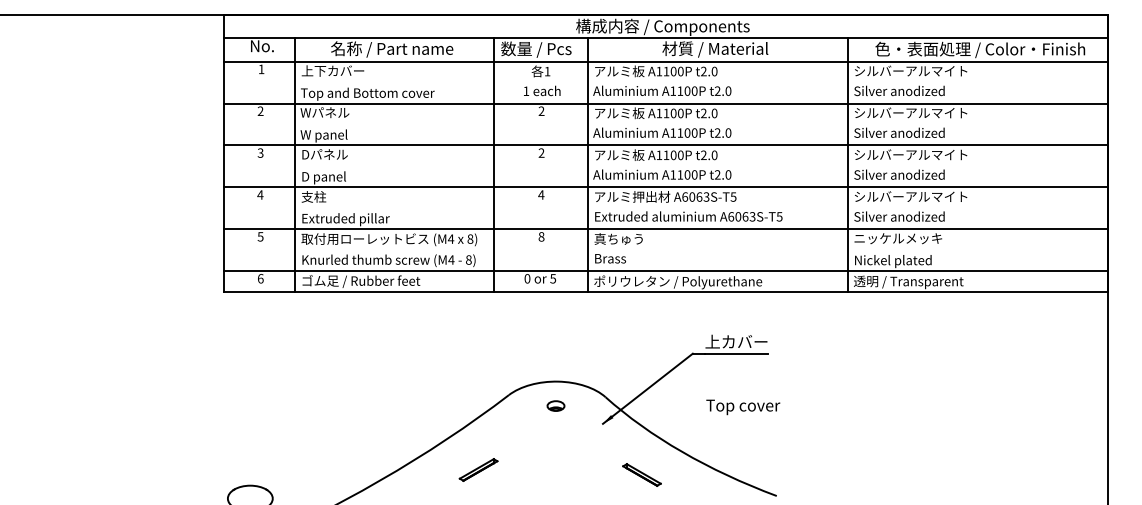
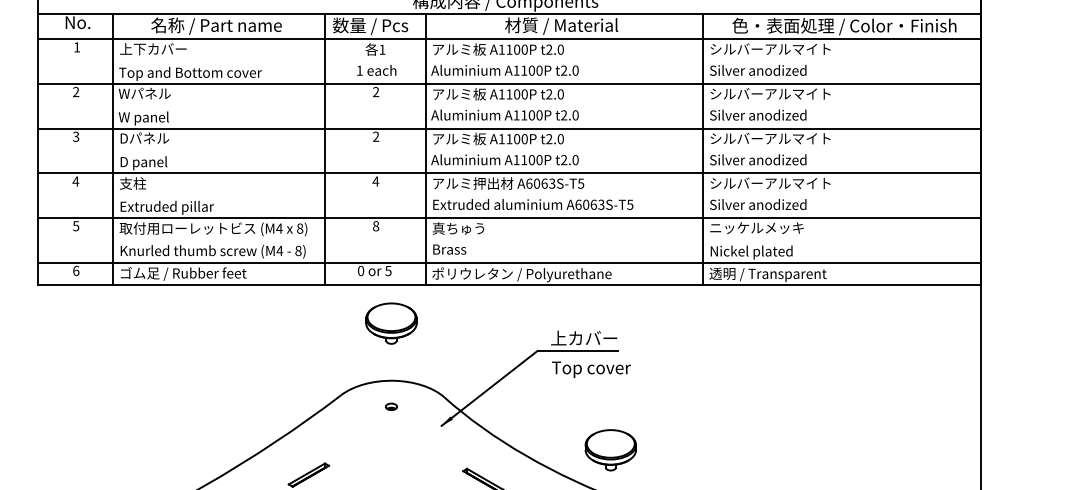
part: (555, 327) -> (390, 322), added
part: (555, 405) -> (390, 406), size x0.62
text: (743, 407) -> (591, 369), moved
part: (761, 446) -> (610, 450), added

